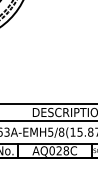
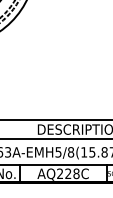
text: (51, 150) -> (59, 173), AQ028C -> AQ228C

